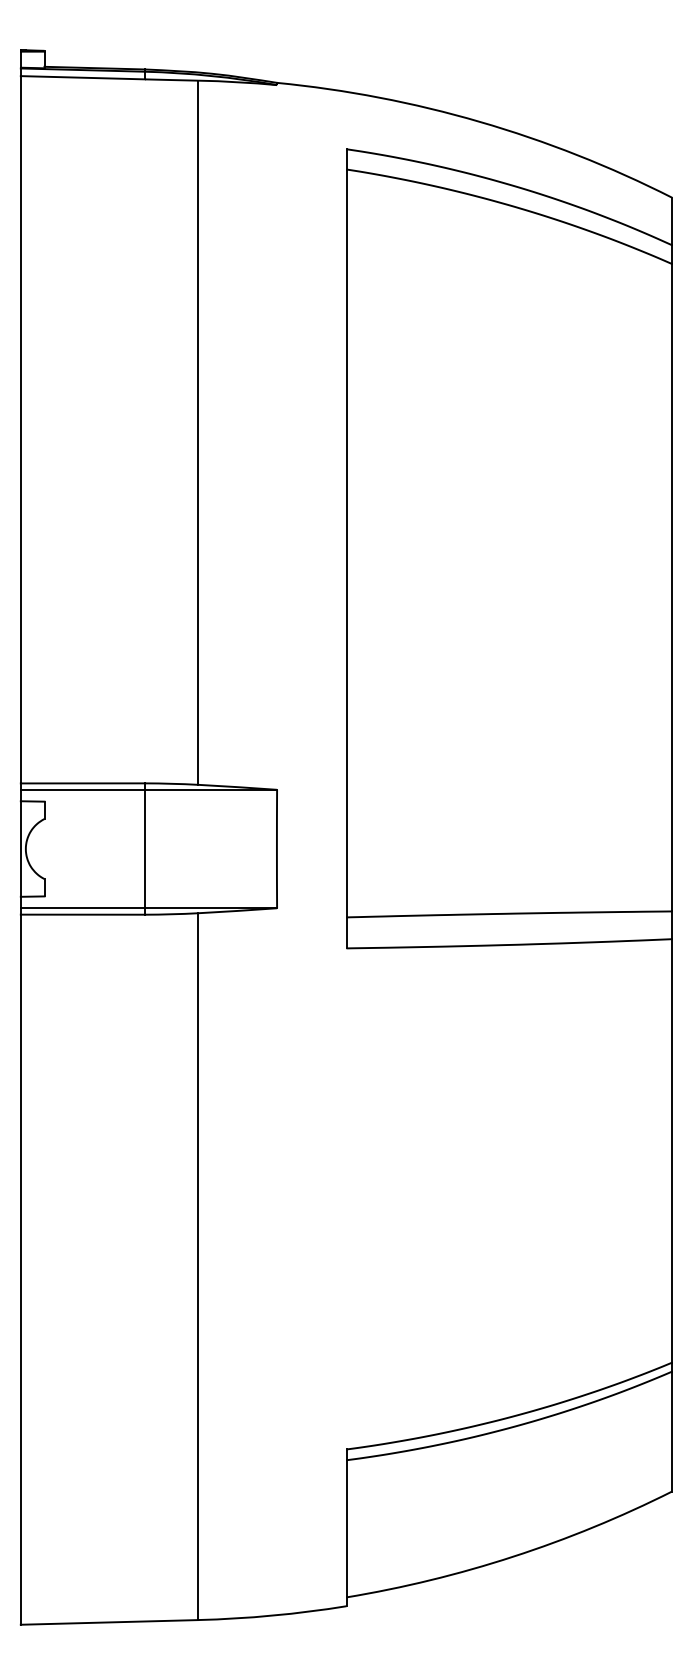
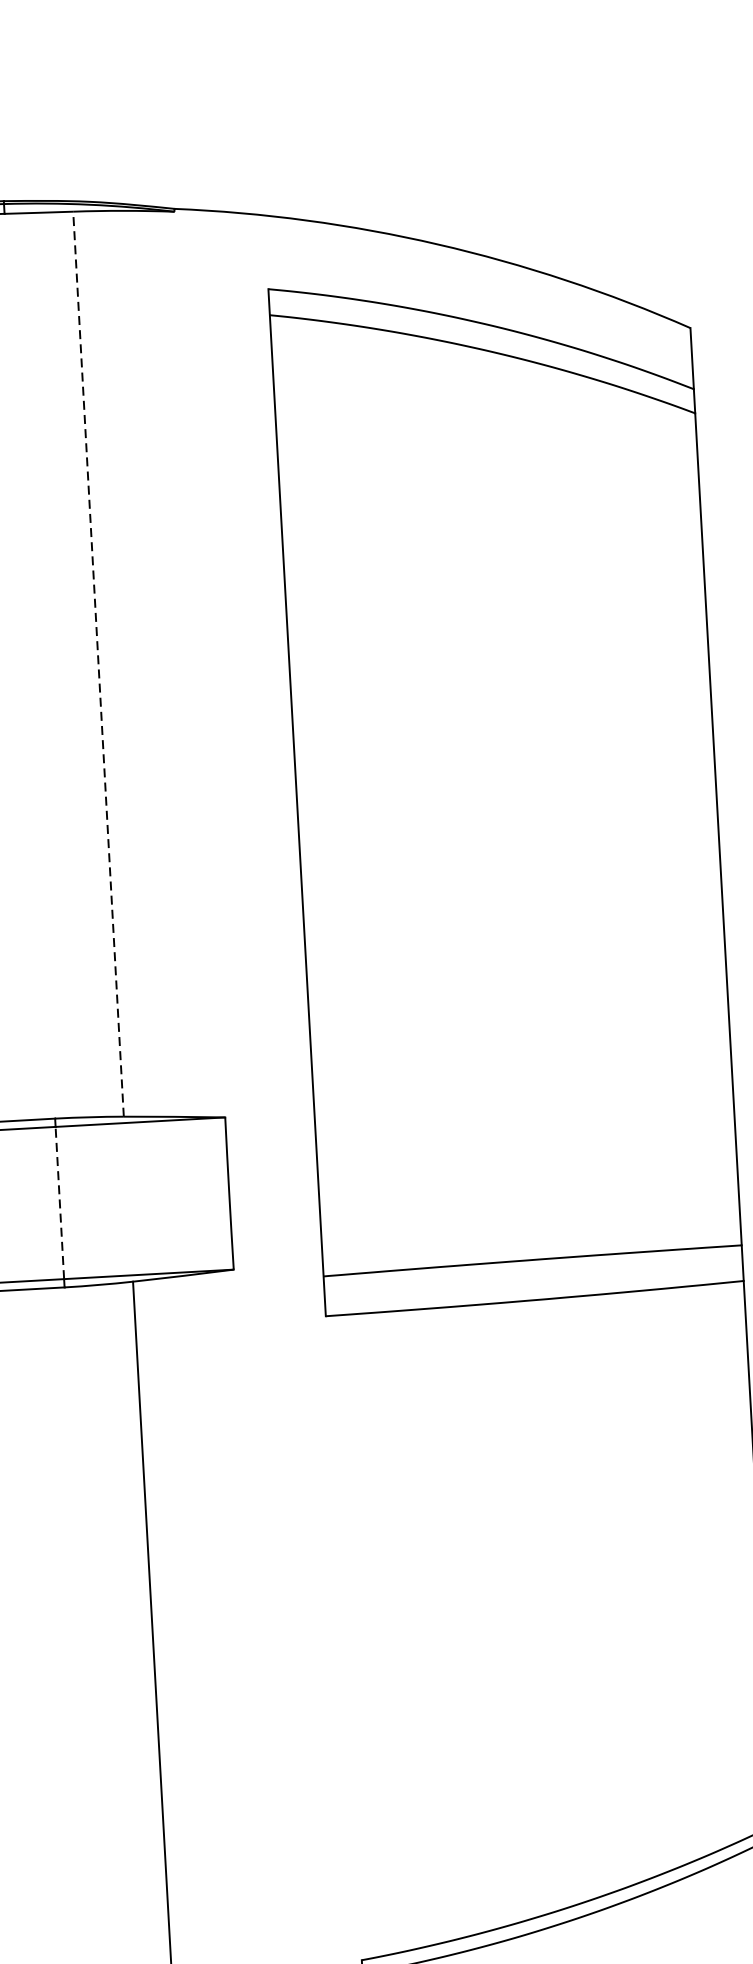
line: (198, 432) -> (98, 663), solid -> dashed
line: (145, 848) -> (60, 1202), solid -> dashed

